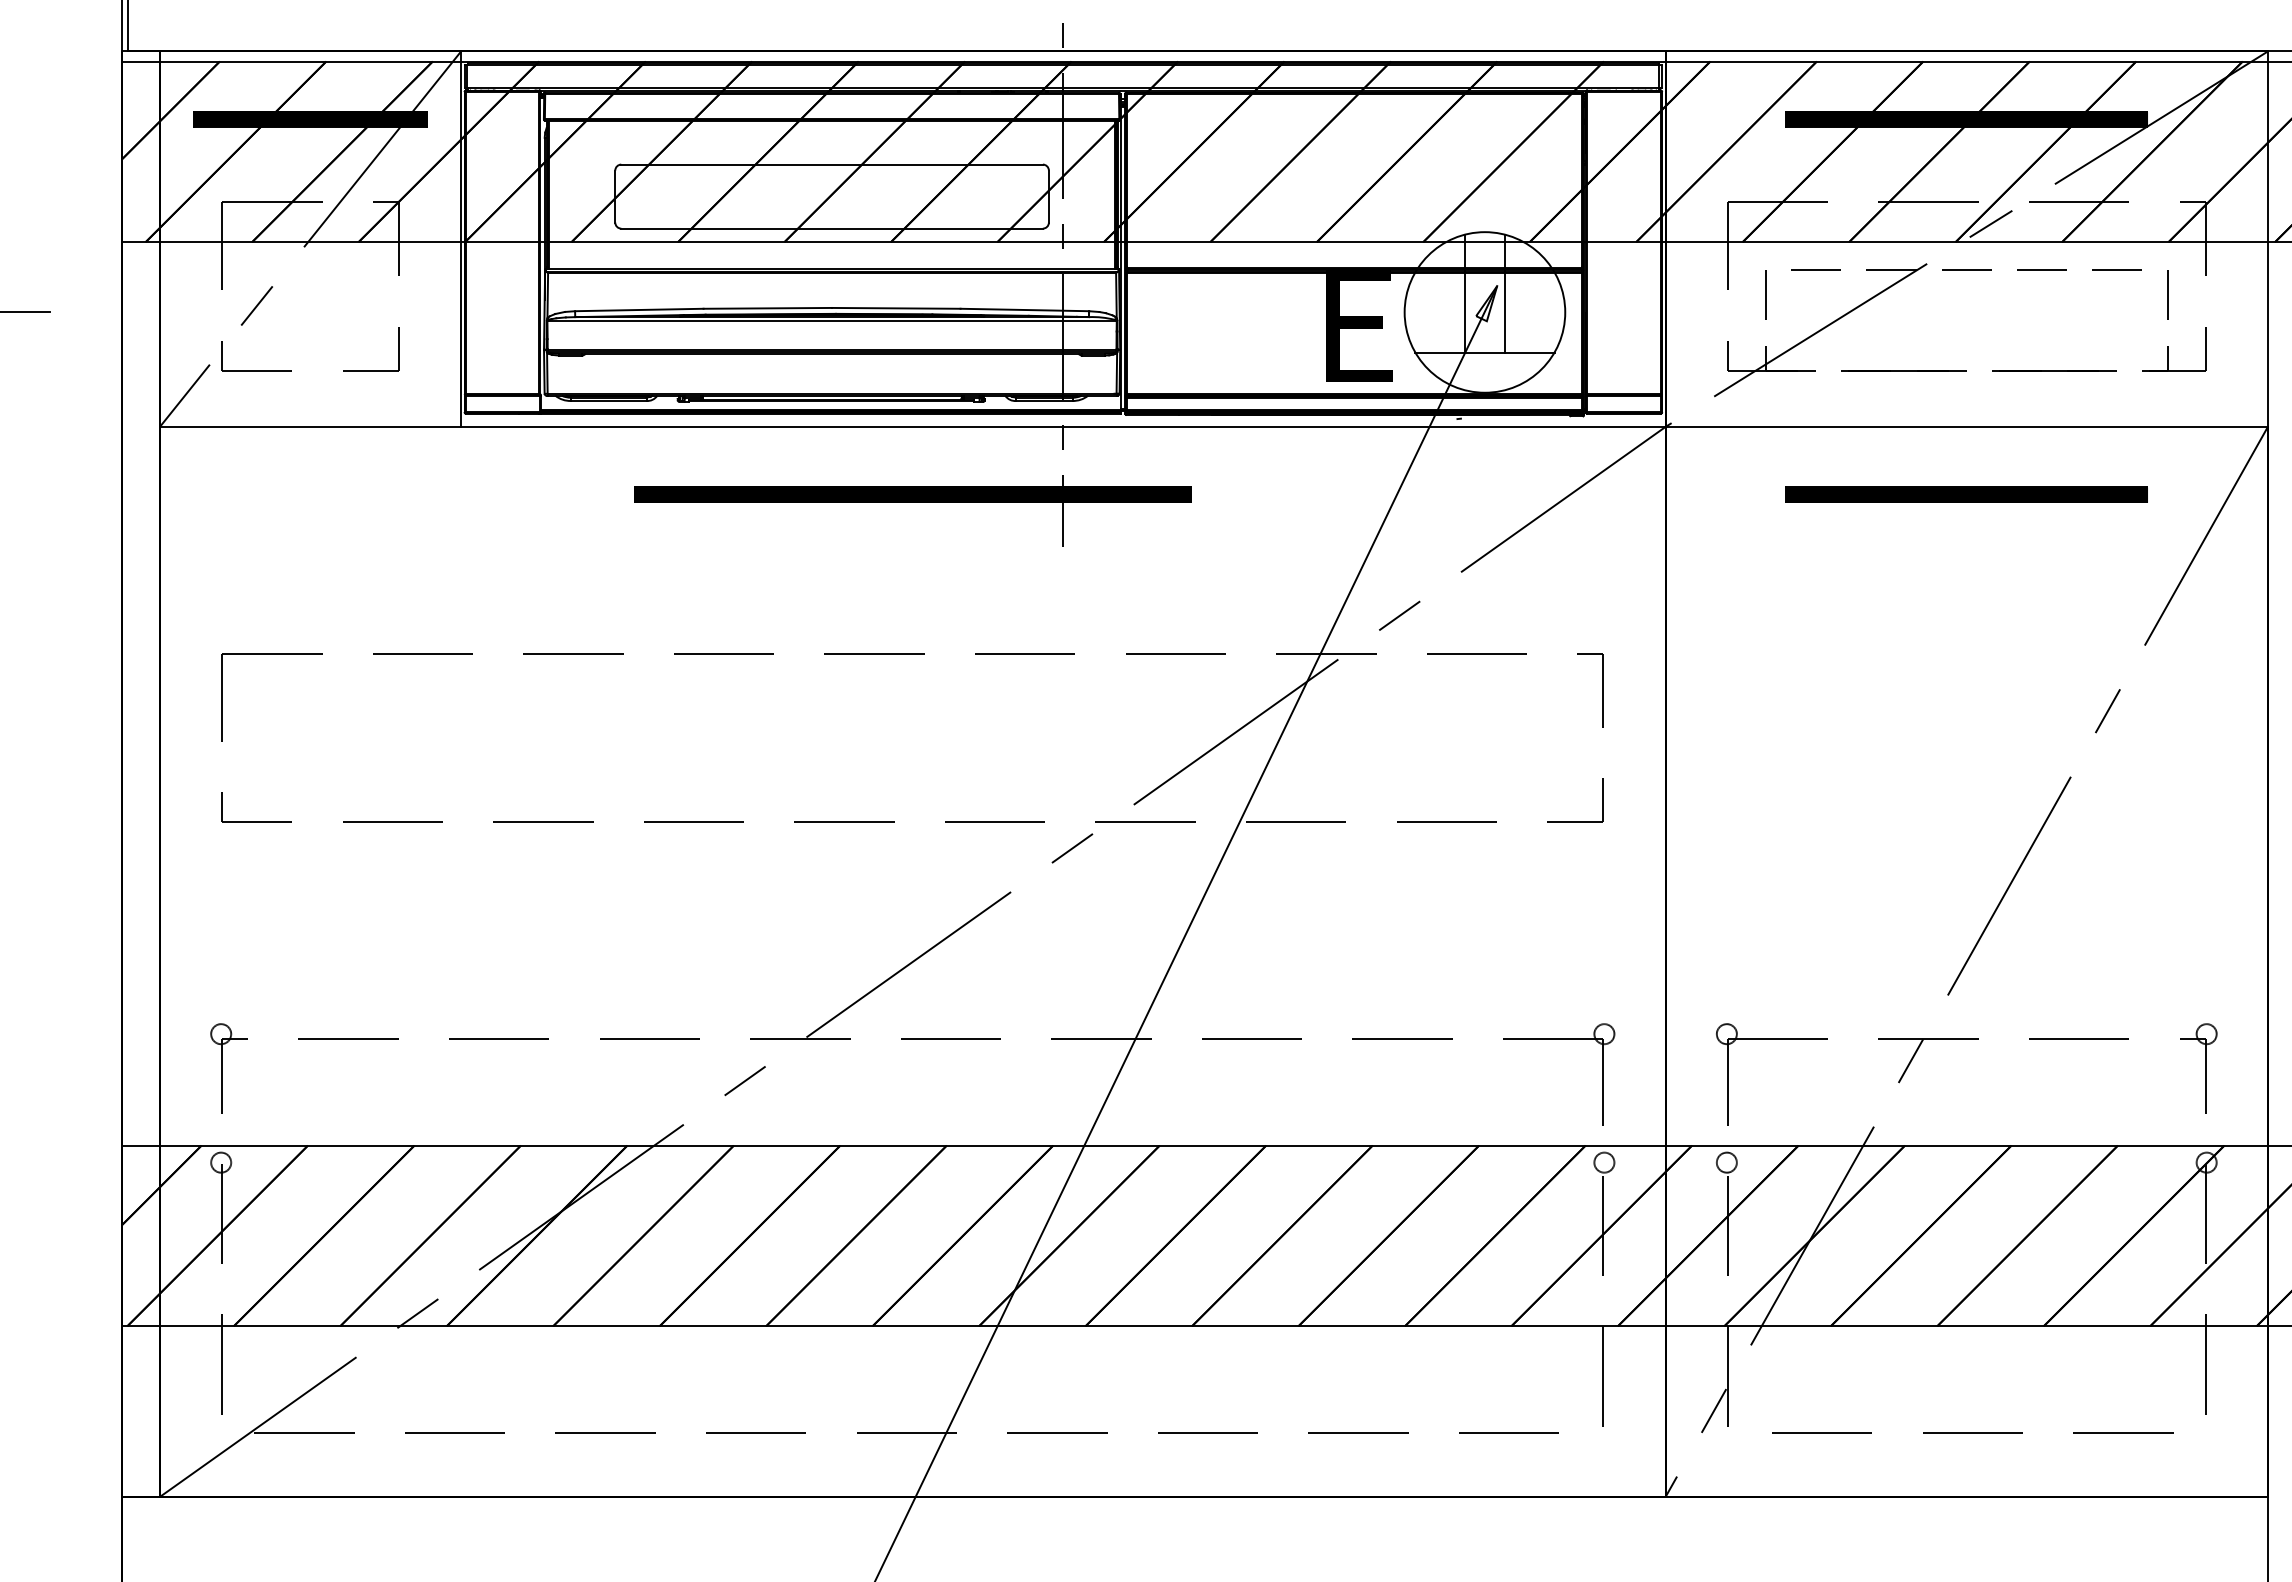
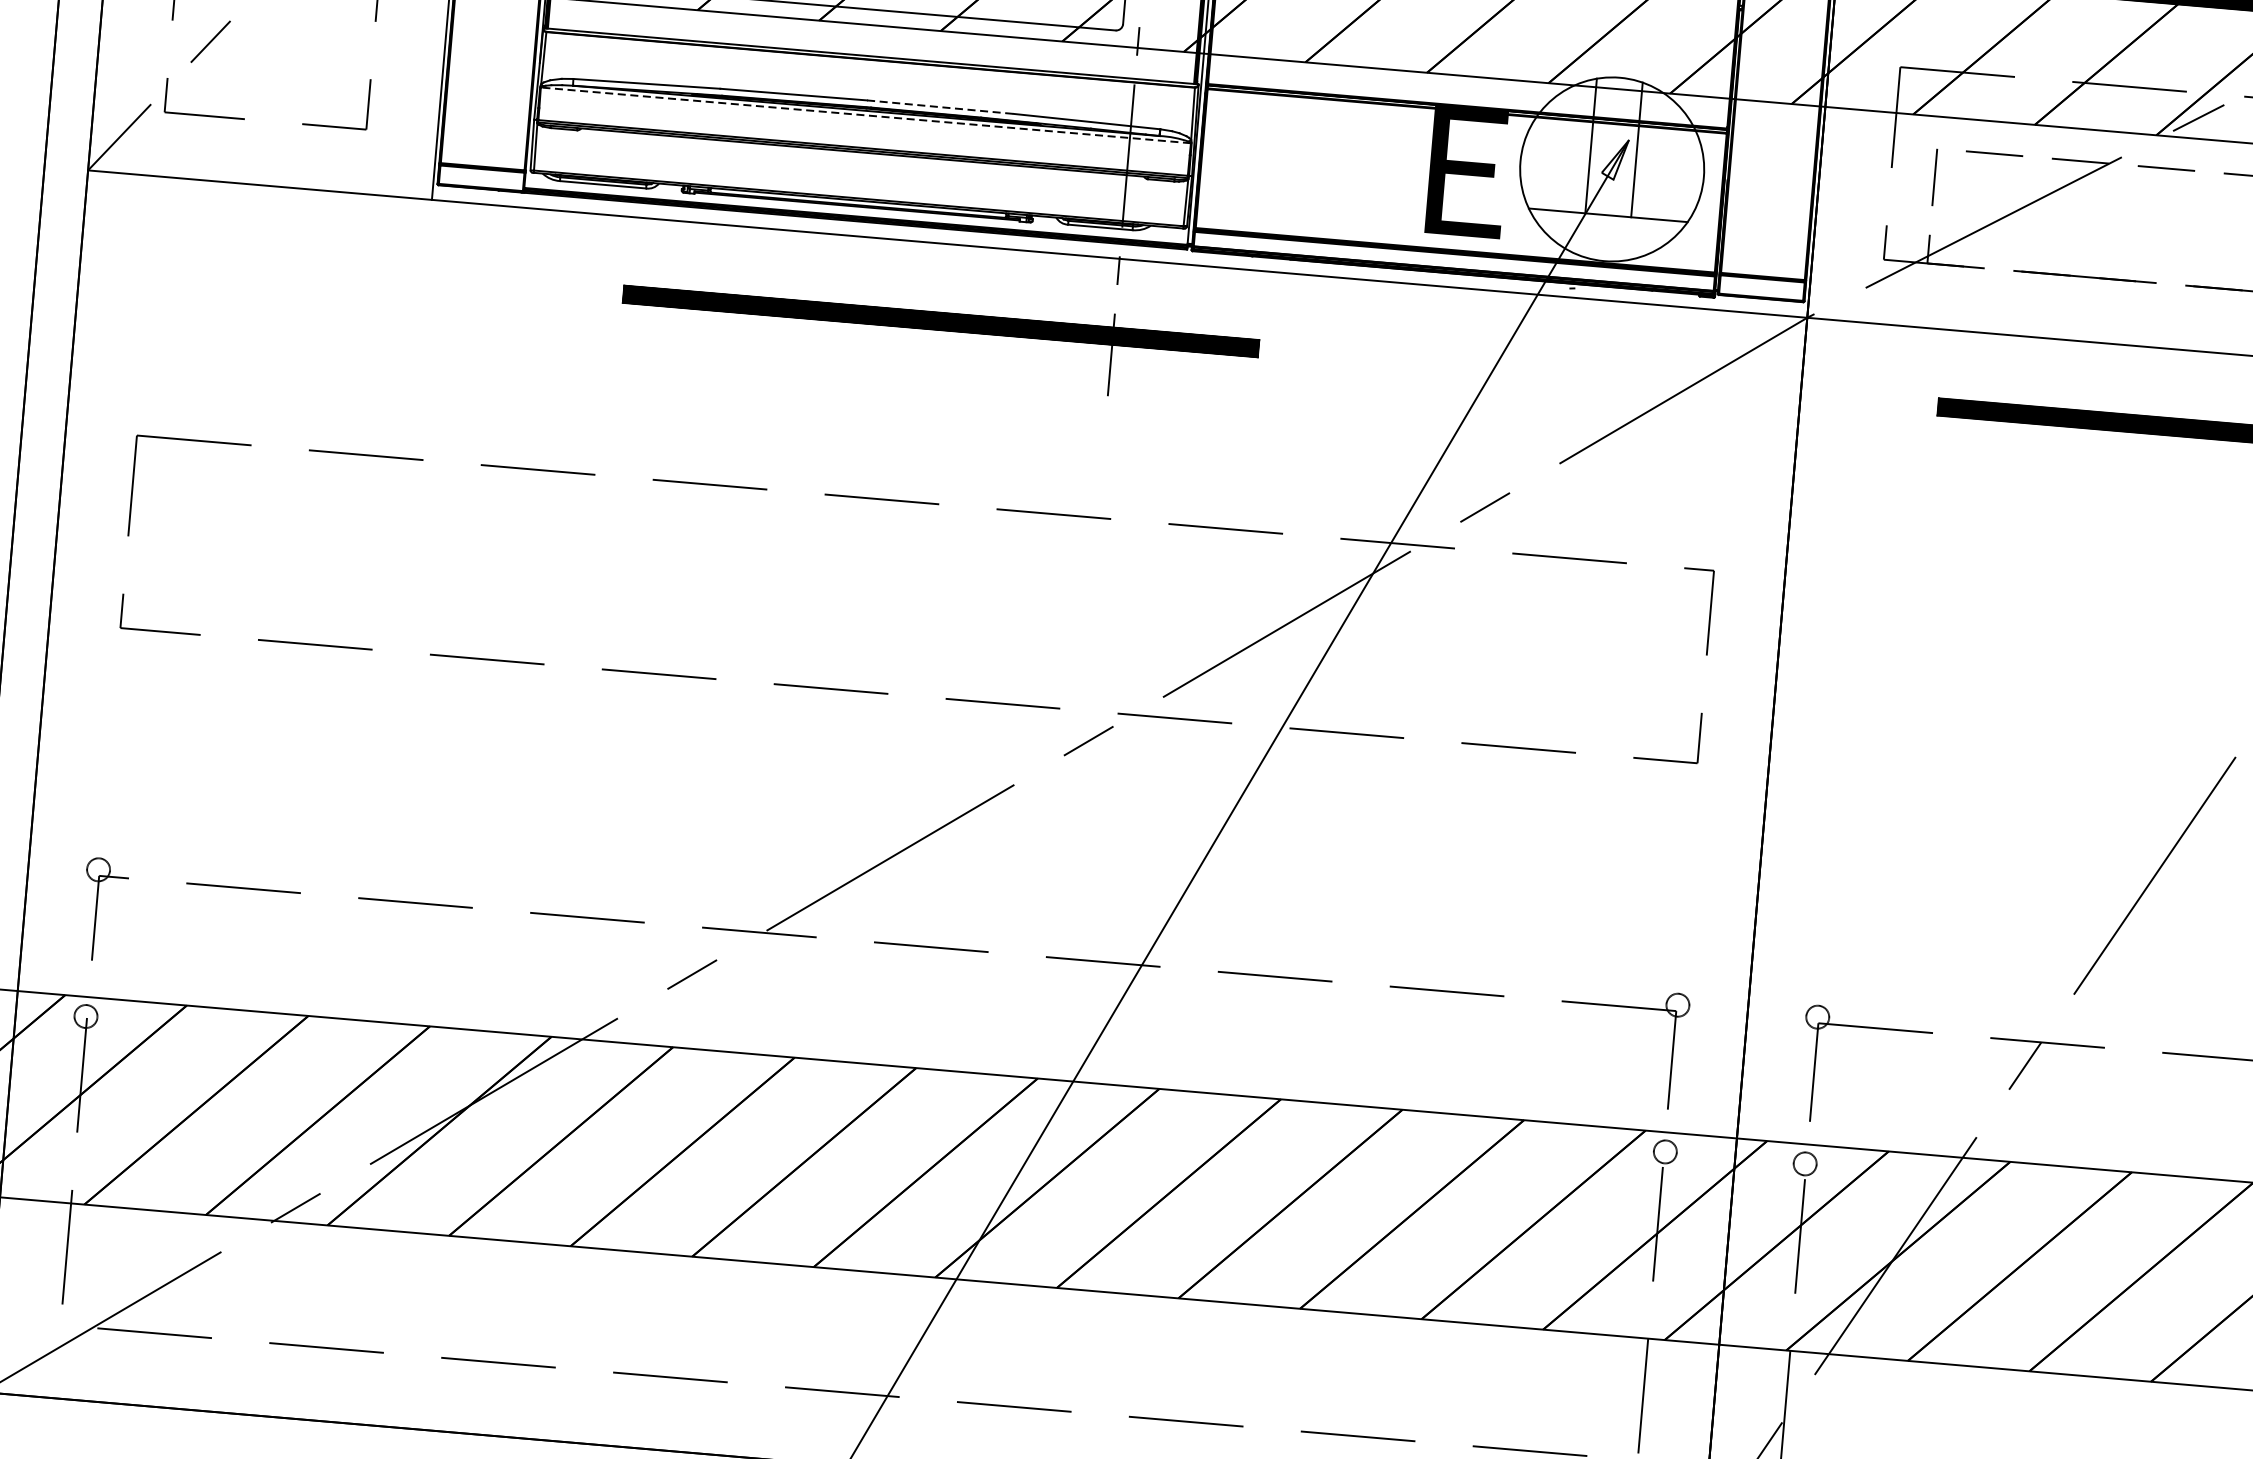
line: (896, 308) -> (940, 107), solid -> dashed
line: (832, 321) -> (866, 115), solid -> dashed

